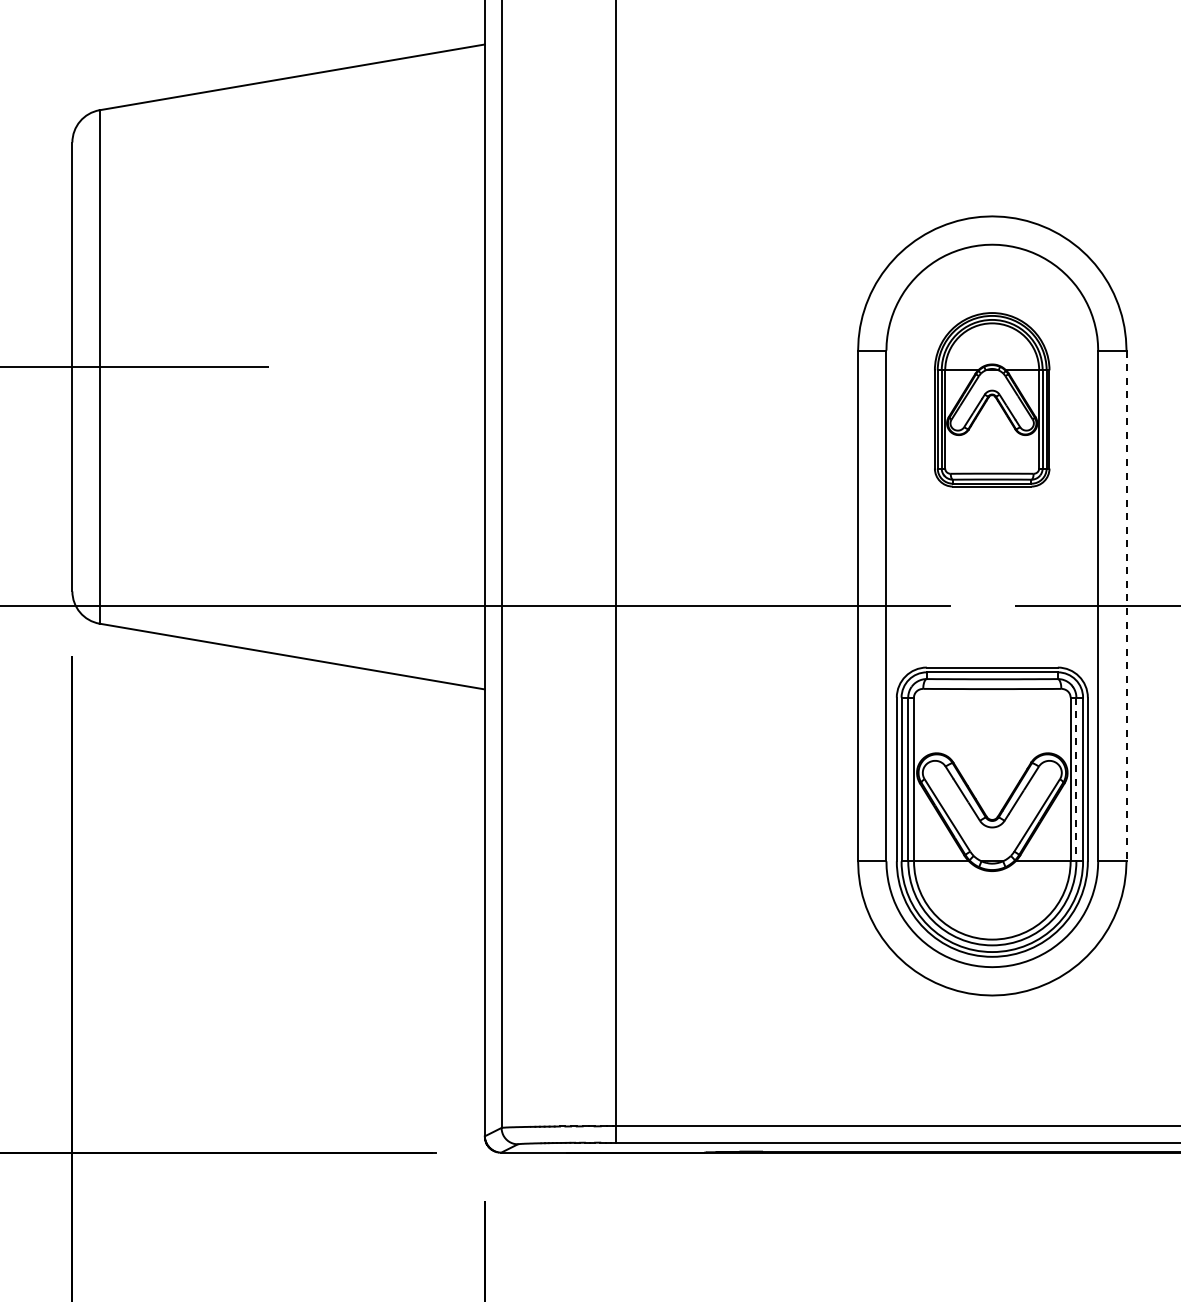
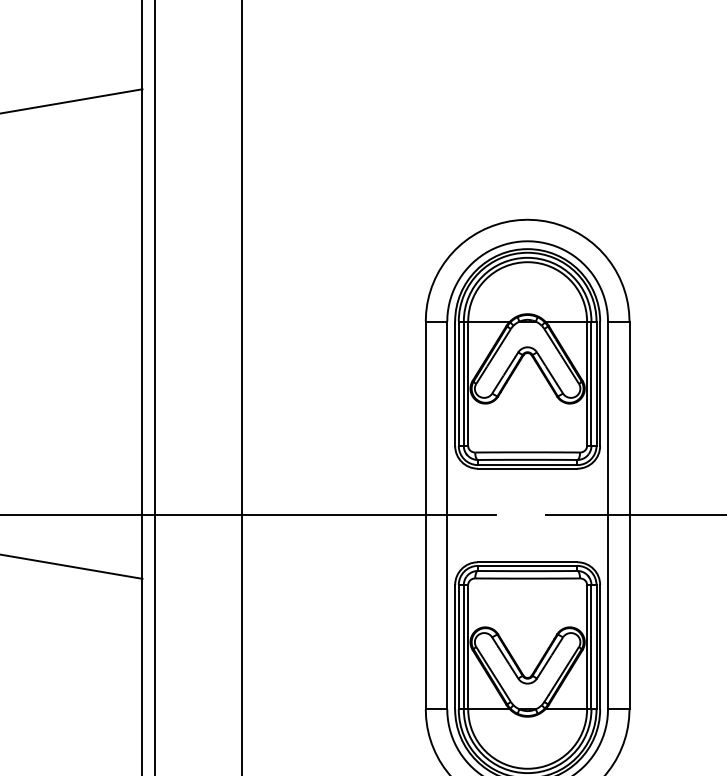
part: (991, 399) -> (527, 358), size x1.67
line: (1126, 606) -> (629, 515), dashed -> solid
line: (1076, 779) -> (591, 647), dashed -> solid

